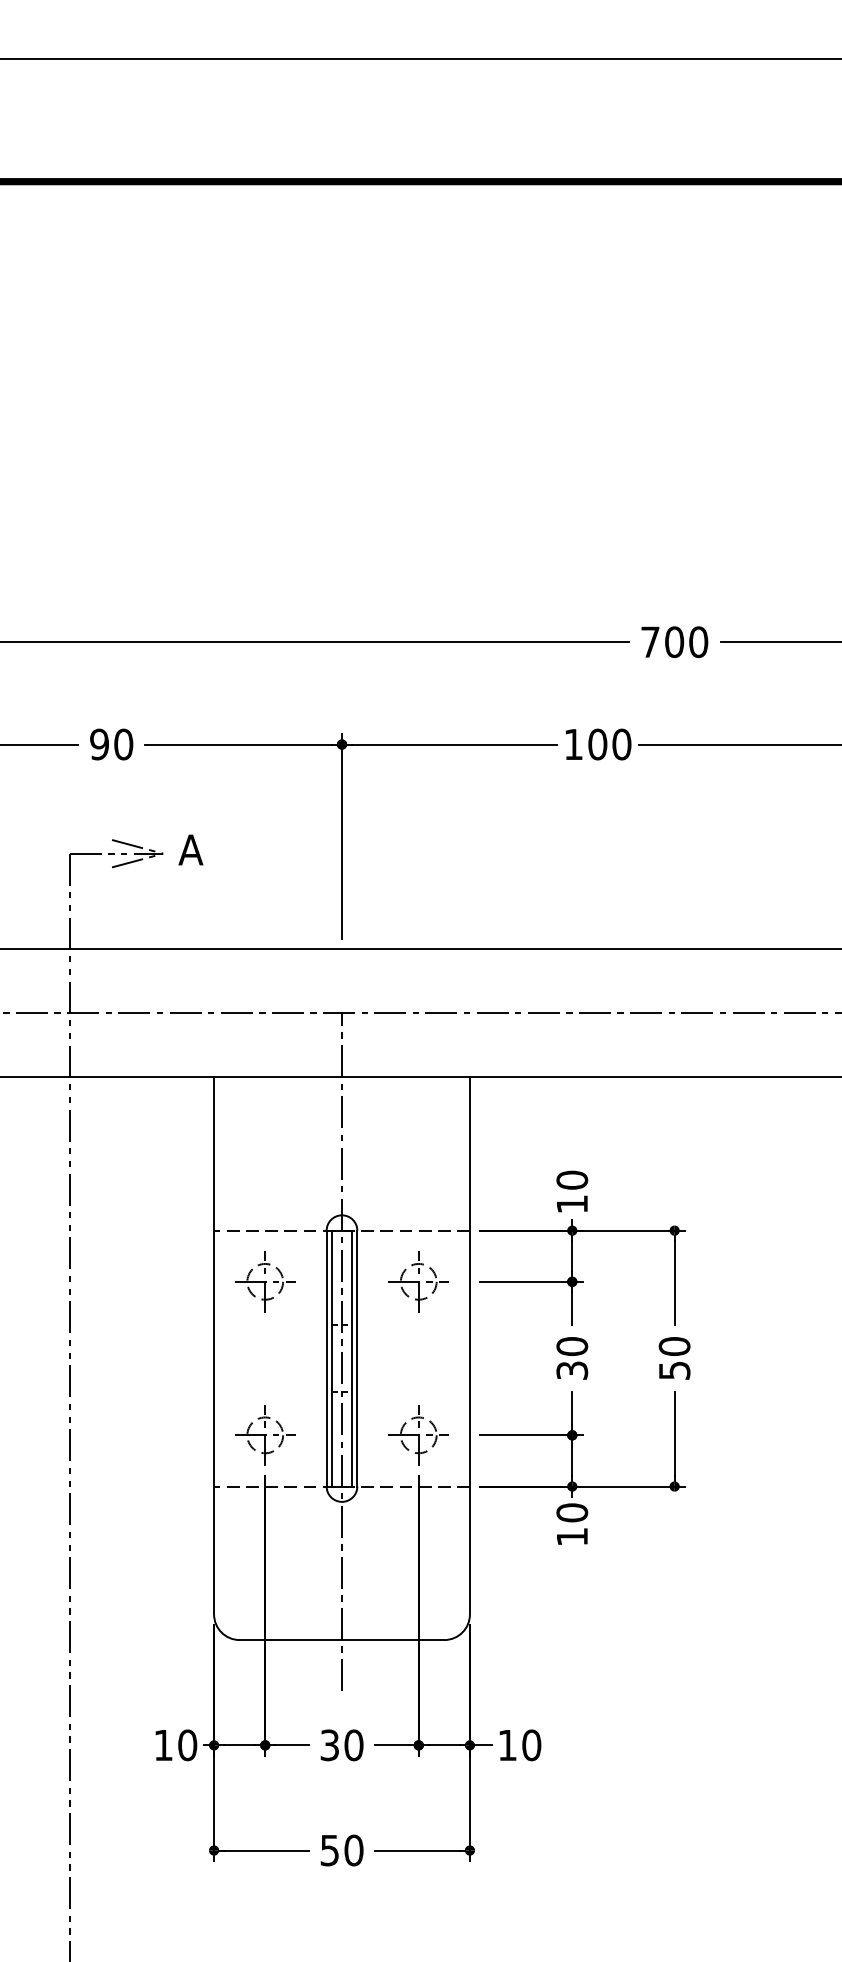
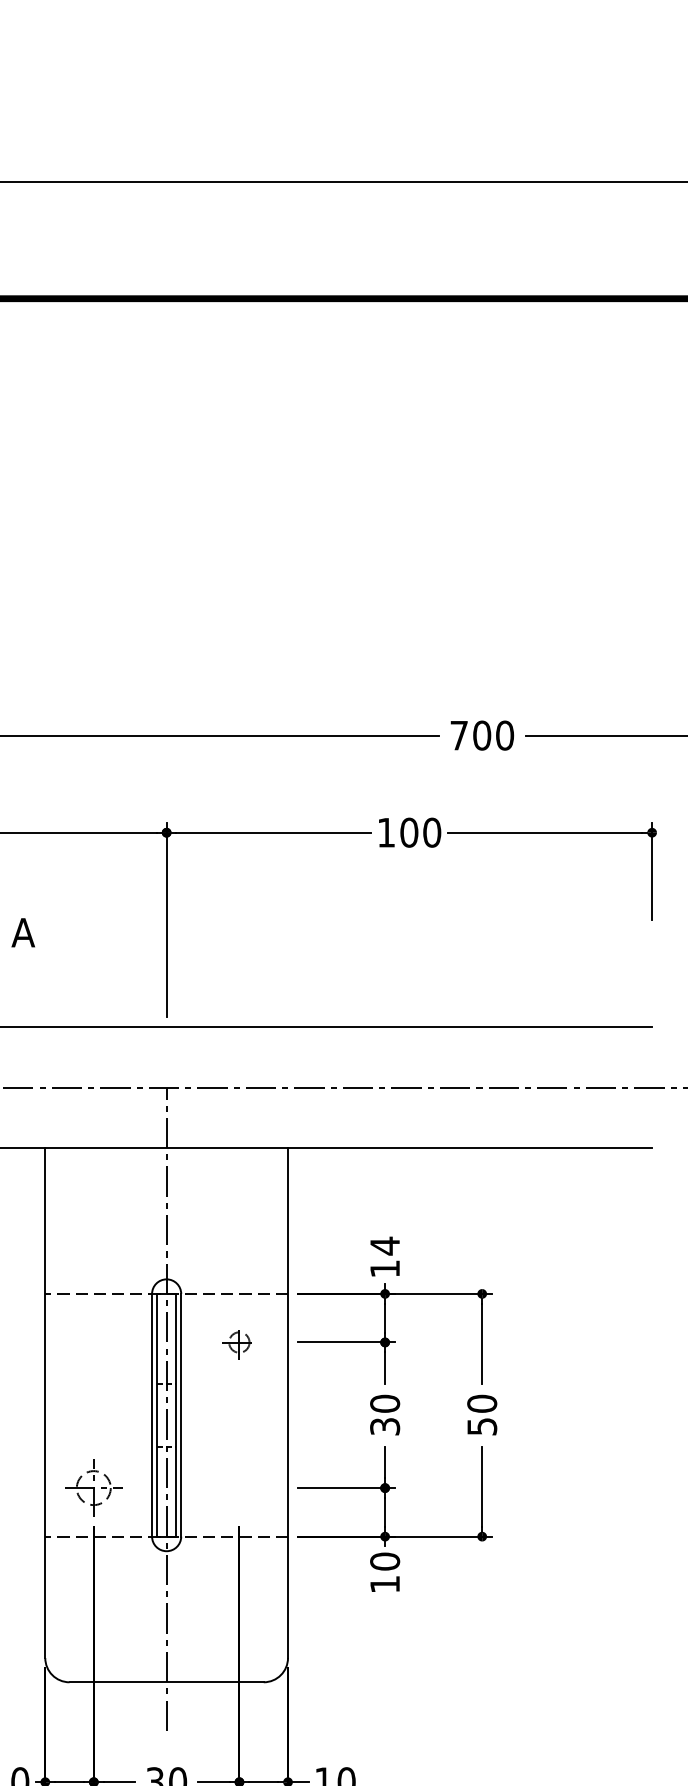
text: (572, 1180) -> (385, 1246), 10 -> 14
part: (265, 1281) -> (94, 1342), removed
part: (418, 1281) -> (239, 1342), size x0.6
part: (418, 1435) -> (239, 1488), removed

